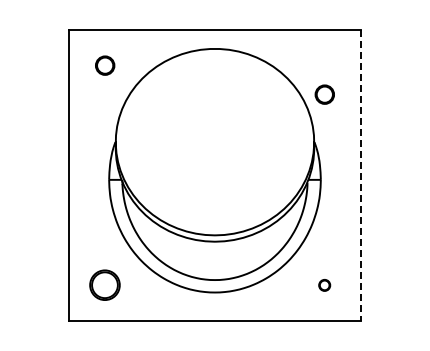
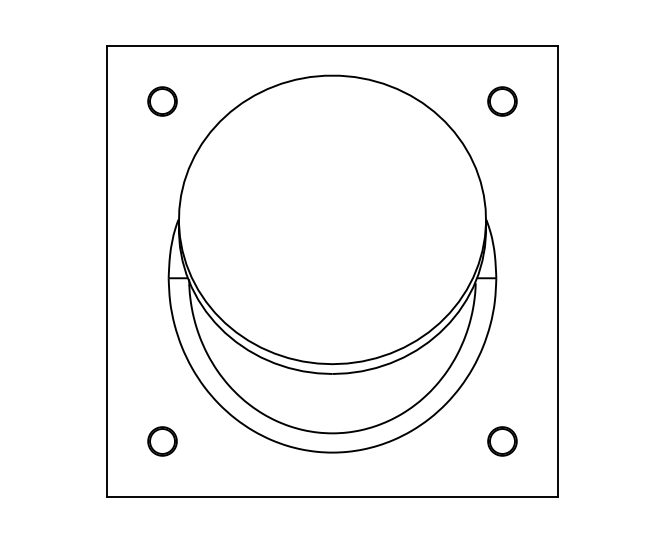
circle: (324, 94) -> (501, 101), moved
line: (360, 175) -> (557, 271), dashed -> solid
circle: (105, 285) -> (163, 441), size x0.62
circle: (324, 285) -> (501, 441), size x1.67

